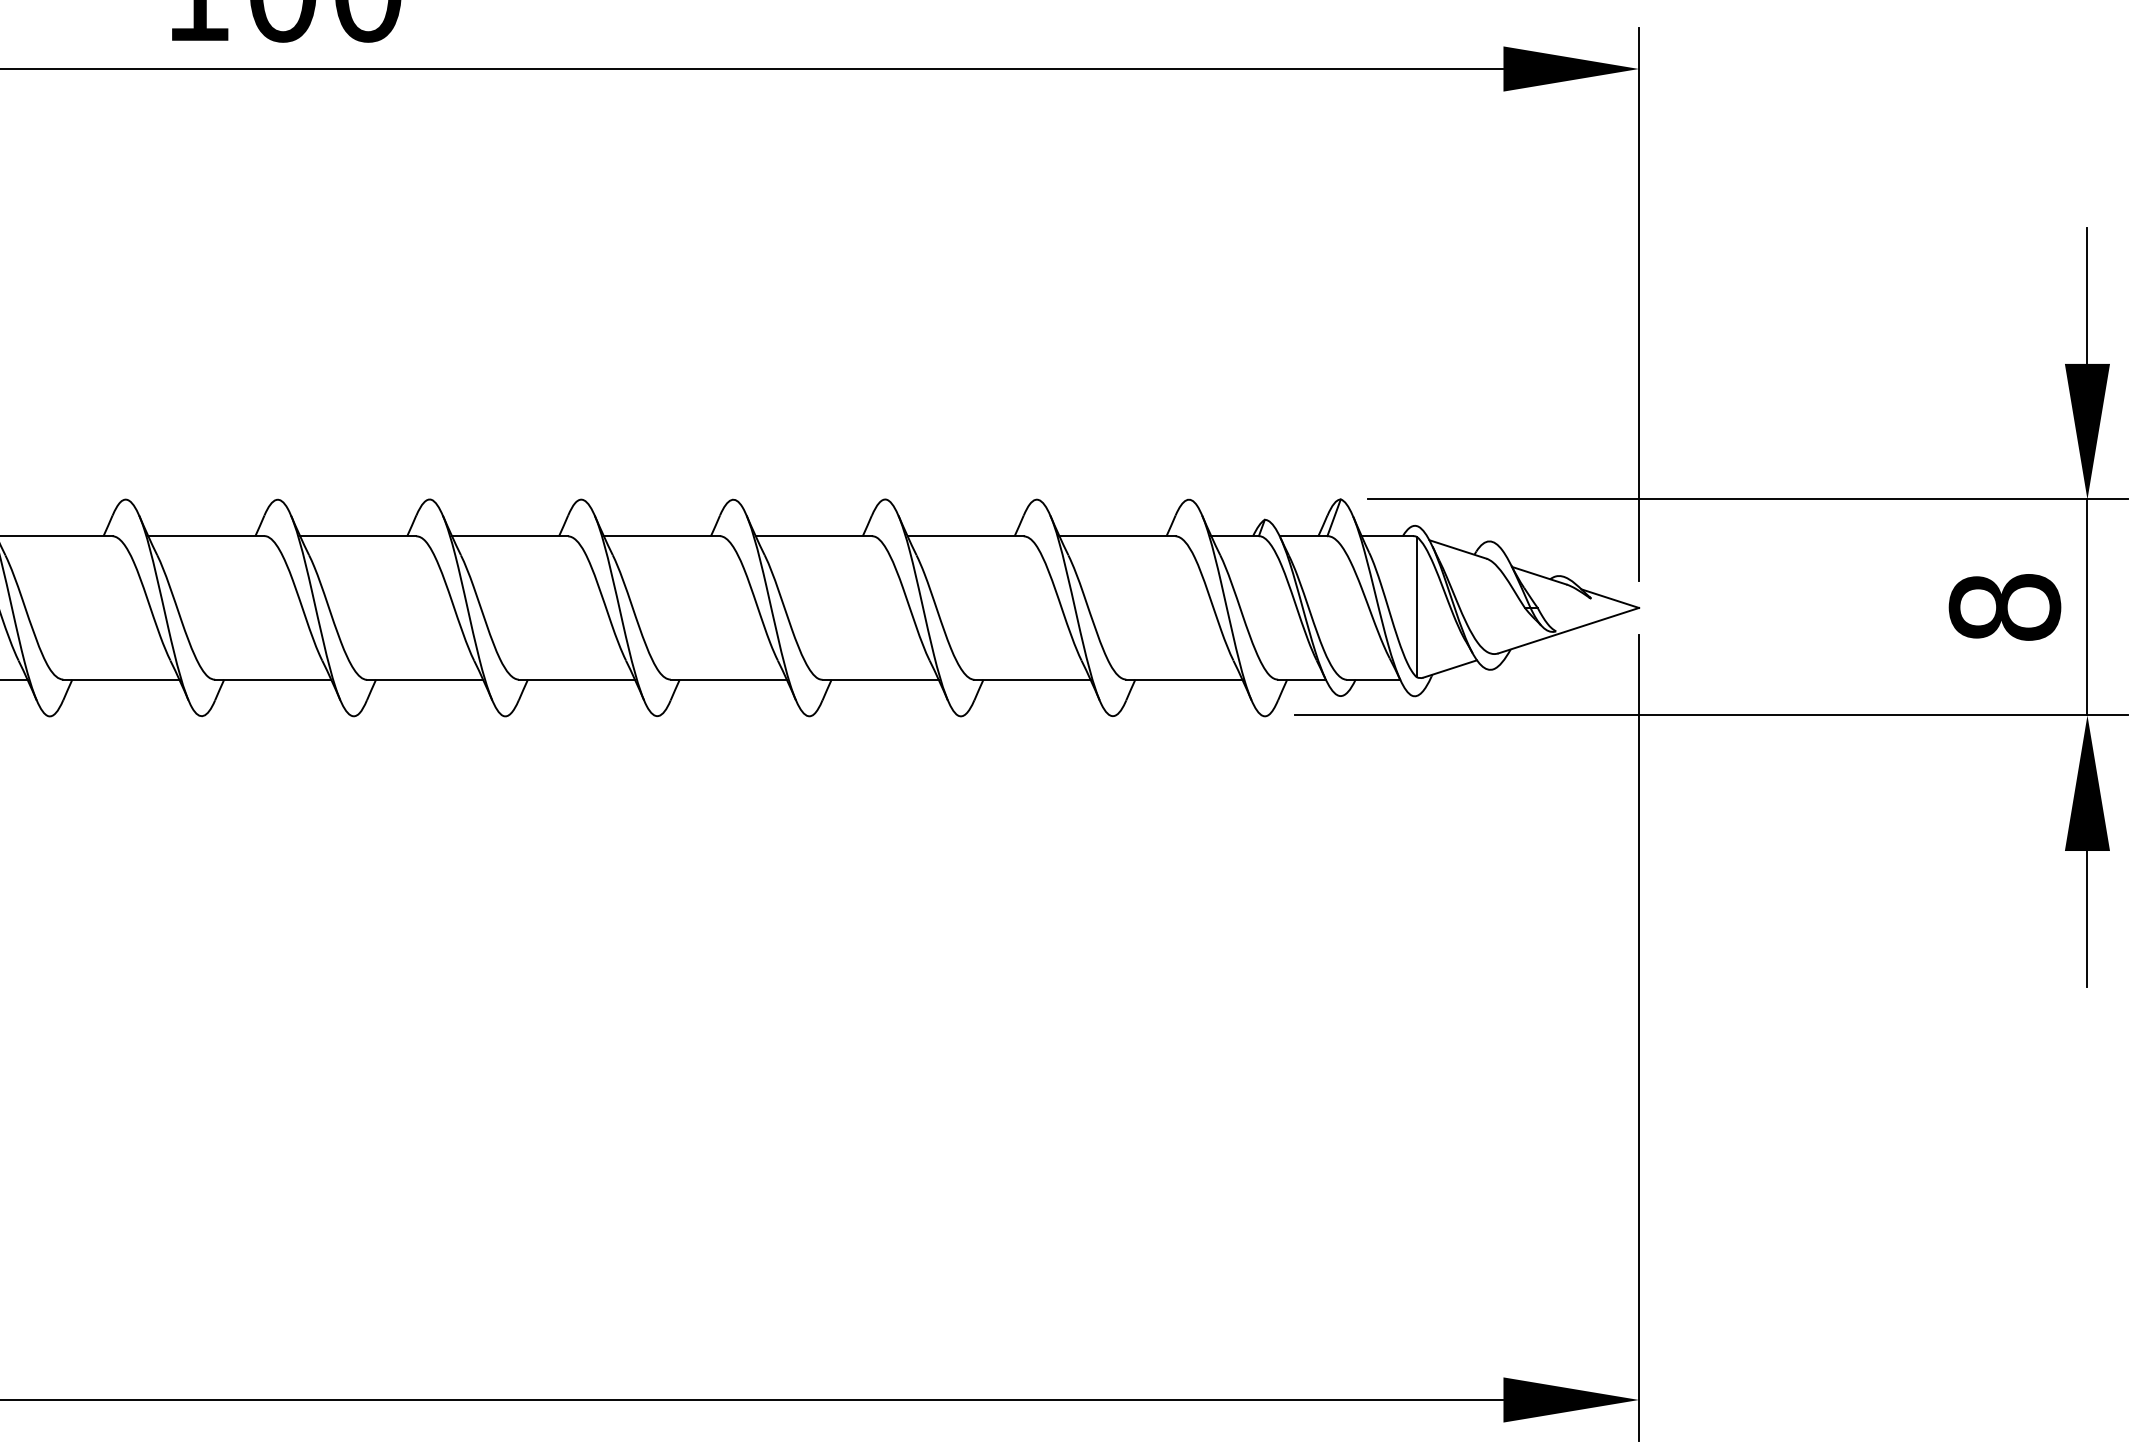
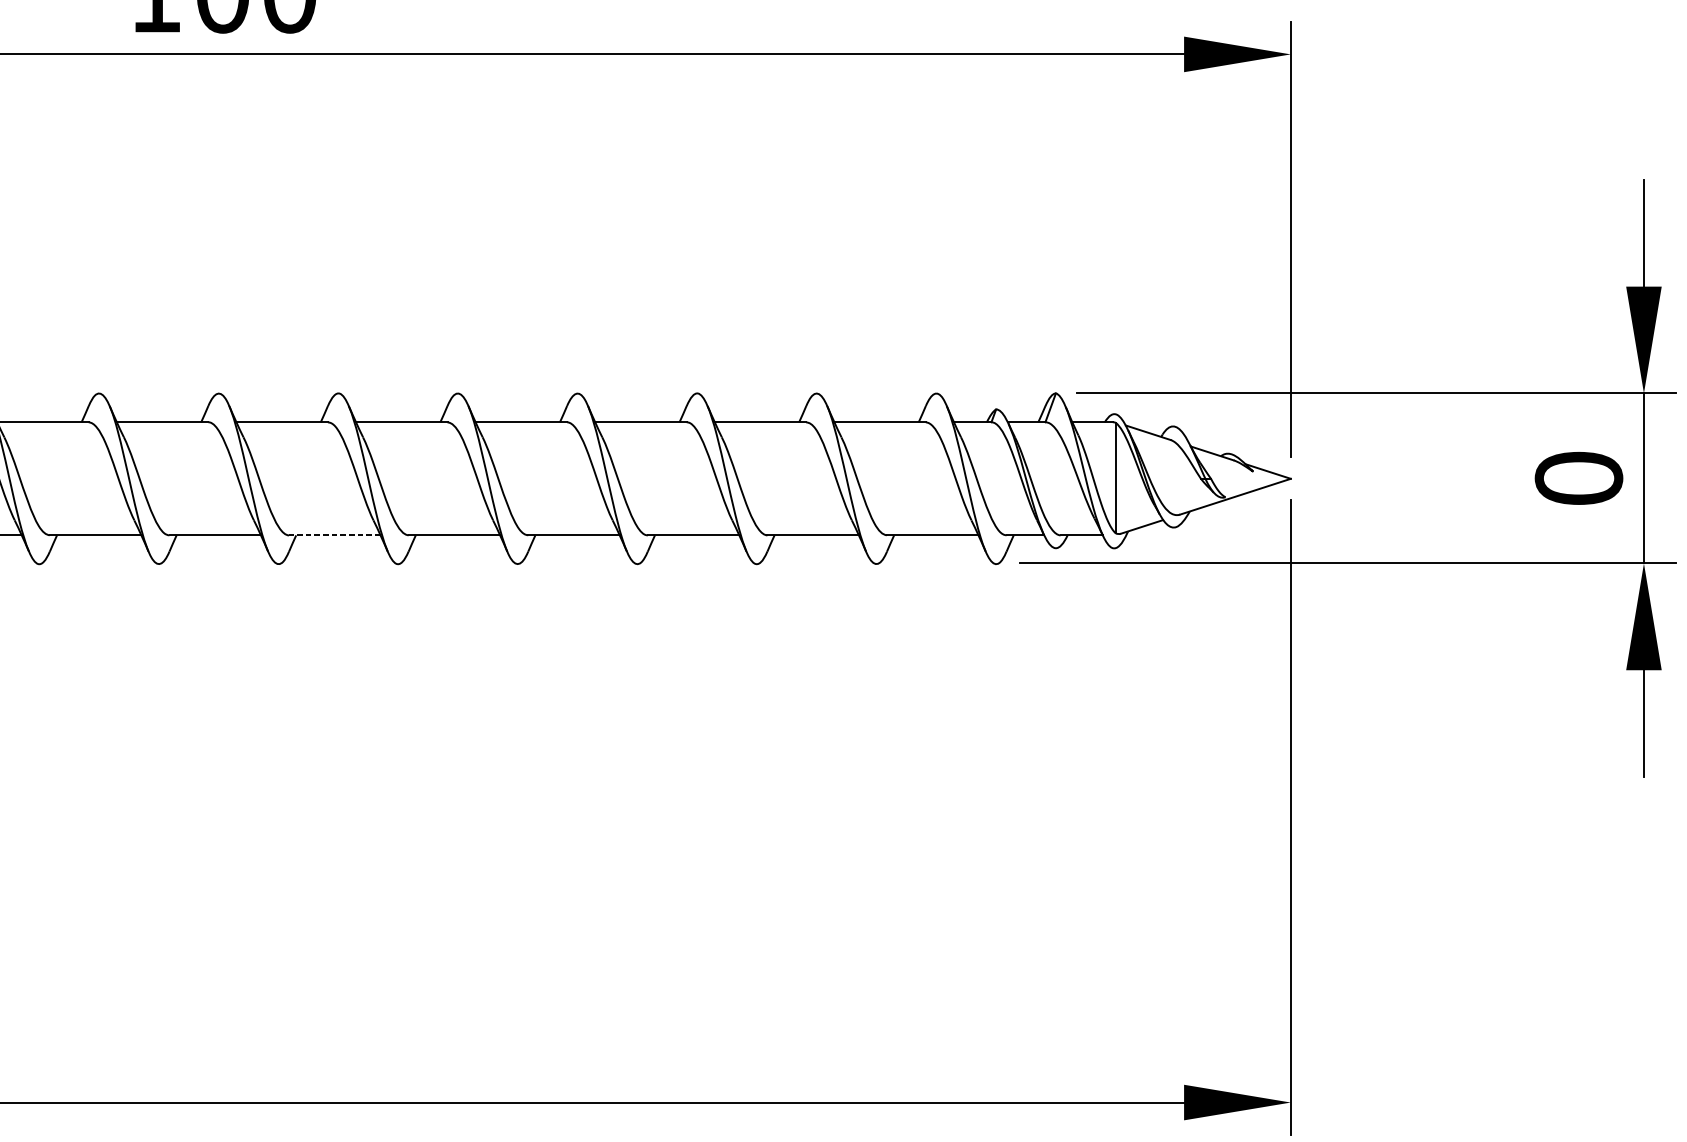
text: (2004, 607) -> (1578, 478), 8 -> 0
line: (424, 679) -> (334, 535), solid -> dashed

